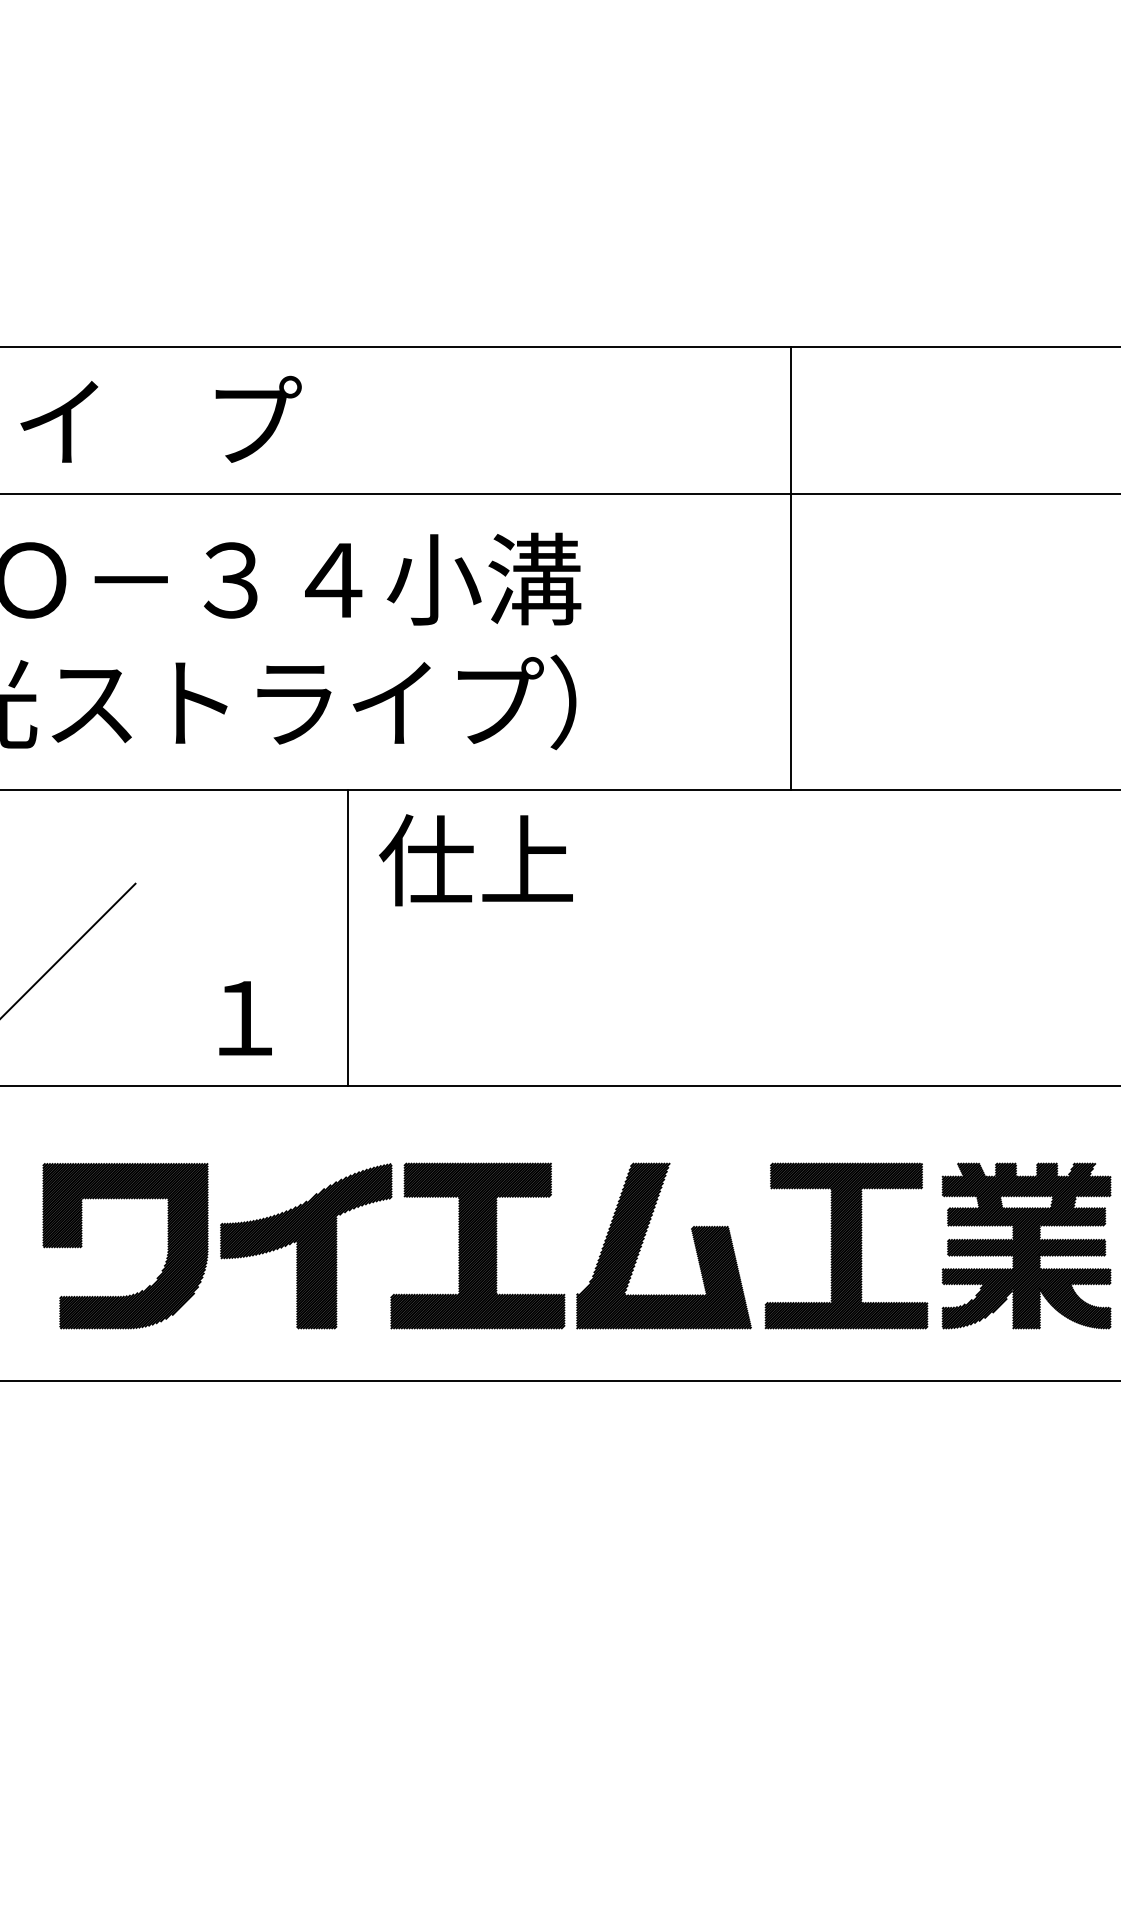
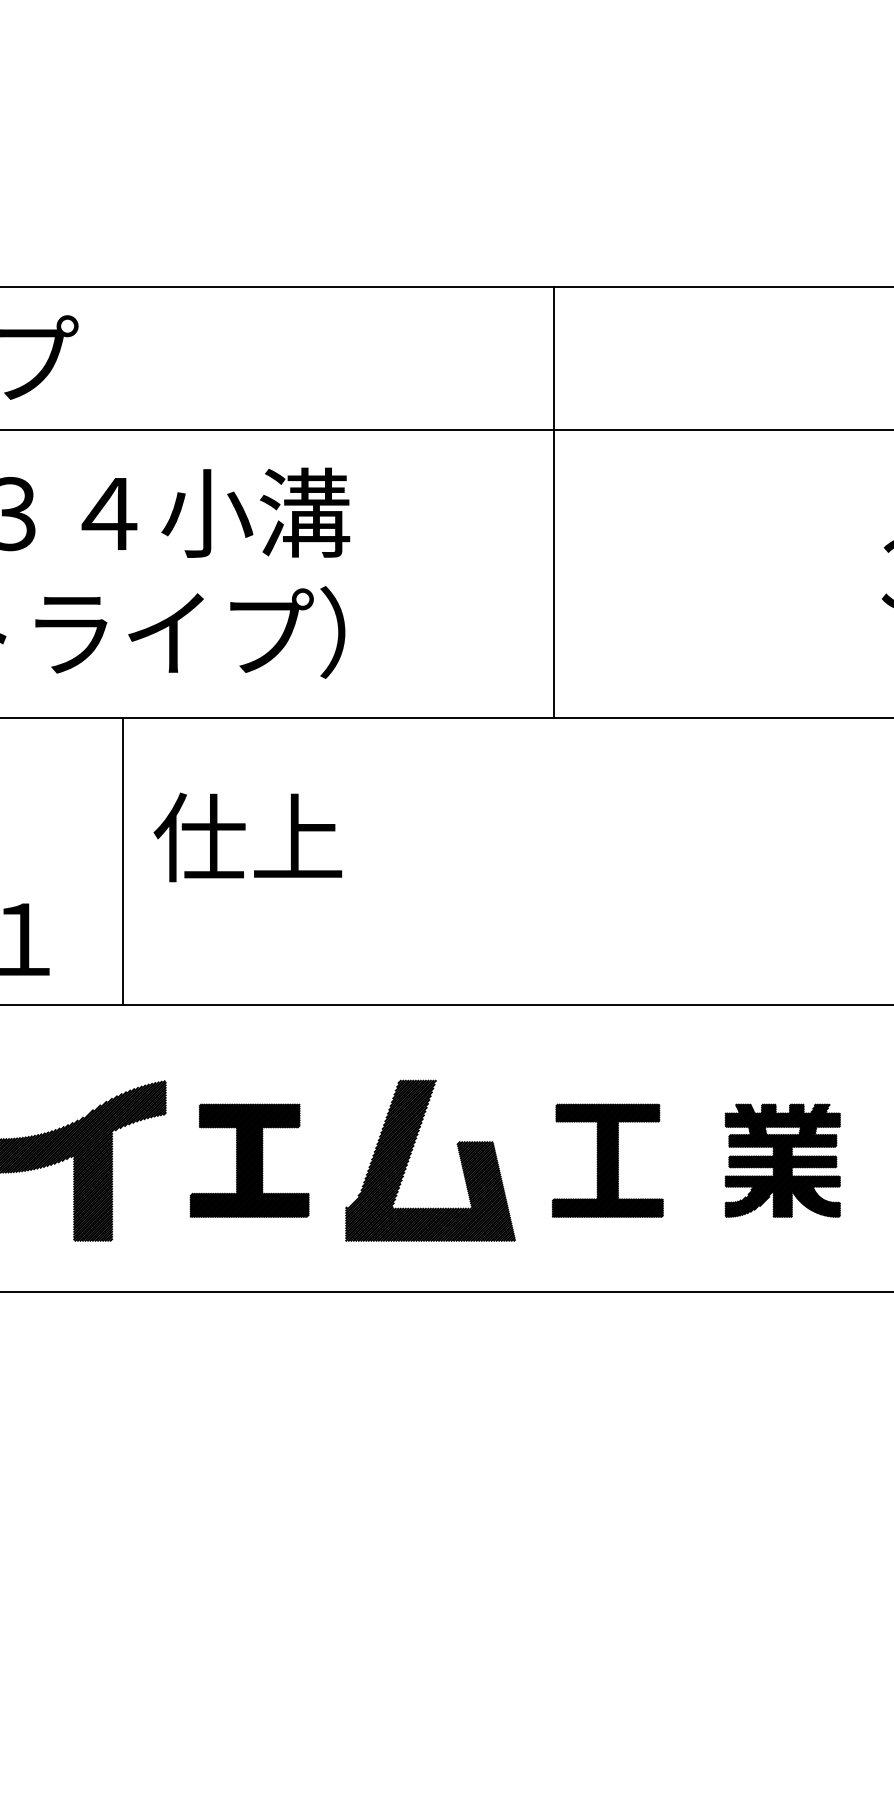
text: (475, 860) -> (247, 837), moved
part: (477, 1245) -> (249, 1160), size x0.7
part: (846, 1245) -> (607, 1160), size x0.7
part: (1026, 1245) -> (782, 1160), size x0.7

